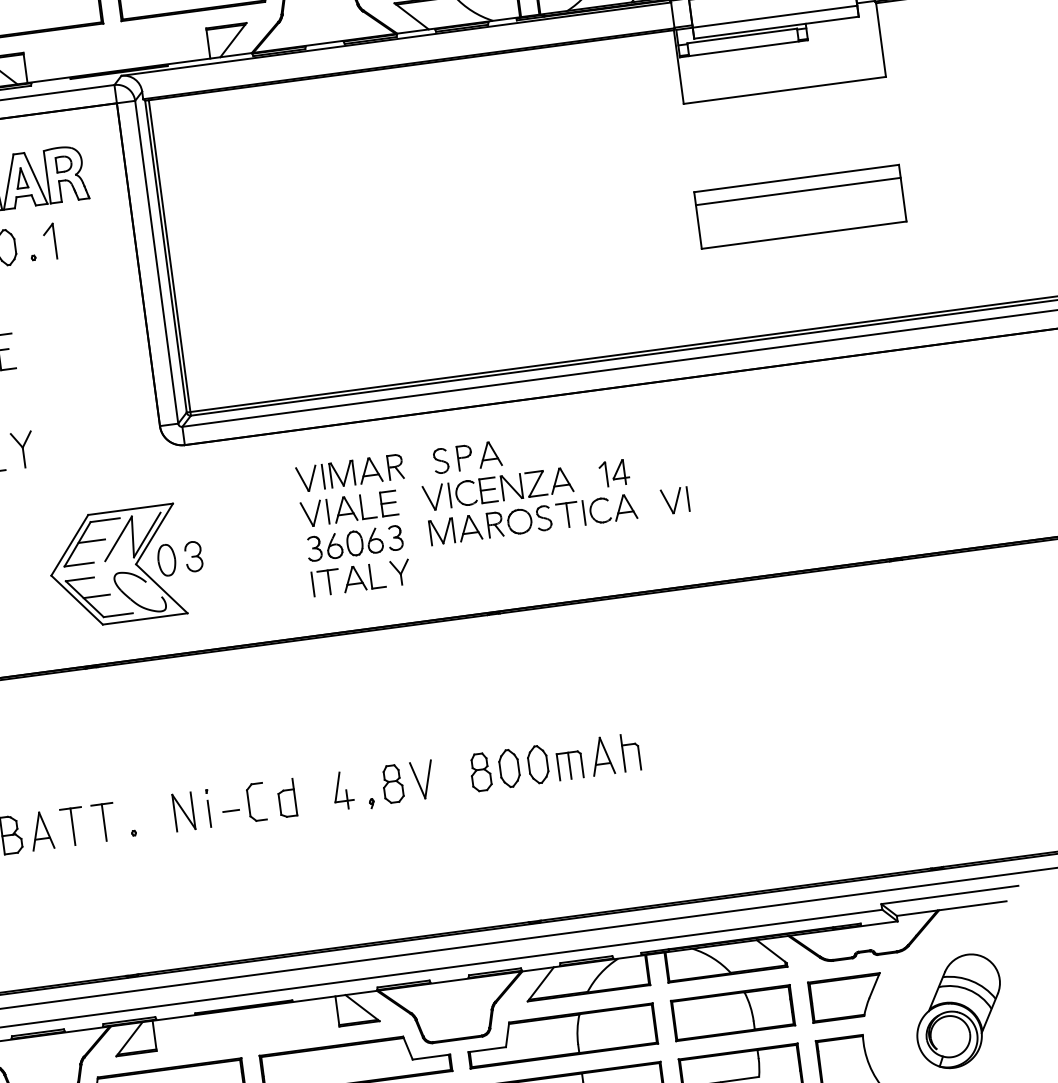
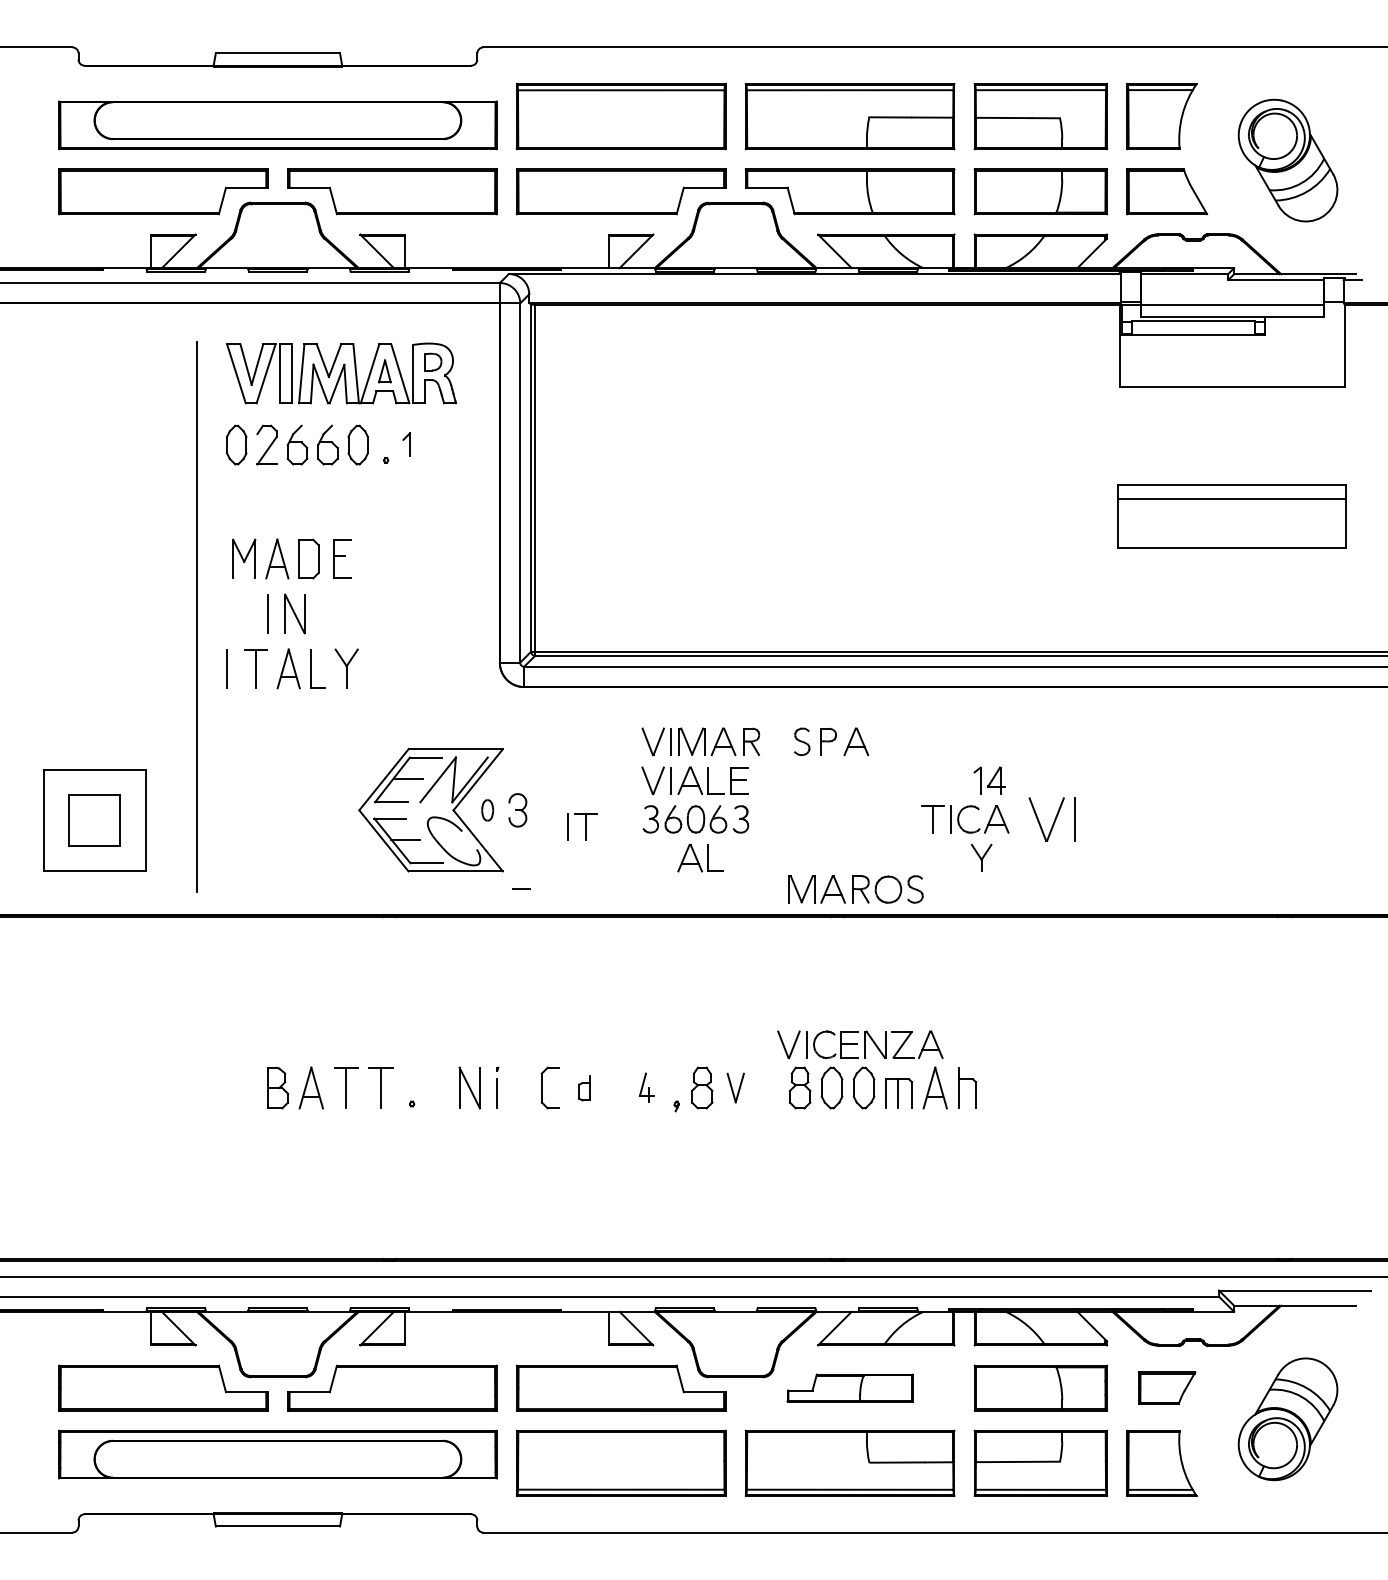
part: (49, 241) -> (406, 444), size x0.6
part: (498, 488) -> (860, 1044), moved
part: (675, 500) -> (1052, 819), size x1.6
part: (490, 525) -> (855, 889), moved
part: (166, 560) -> (487, 810), size x0.6
part: (400, 572) -> (981, 857), moved
part: (325, 582) -> (582, 826), moved
part: (422, 779) -> (735, 1087), size x0.7
part: (342, 790) -> (646, 1087), size x0.7
part: (286, 798) -> (583, 1088), size x0.6
line: (231, 810) -> (521, 888), moved
part: (846, 997) -> (1167, 1387), size x0.7
part: (561, 1035) -> (849, 1387), size x0.6

